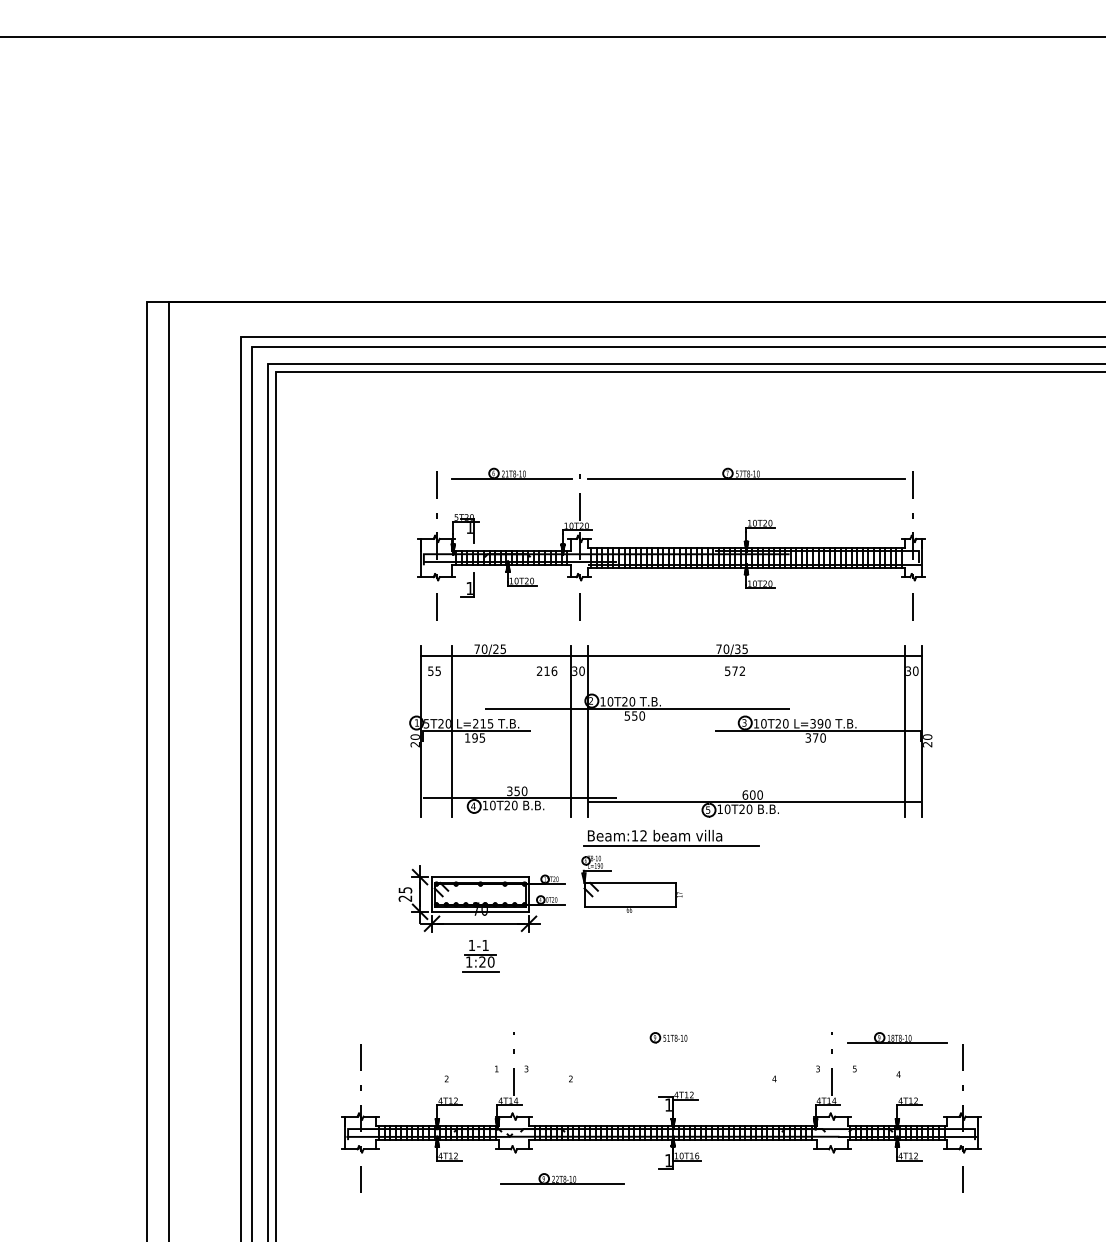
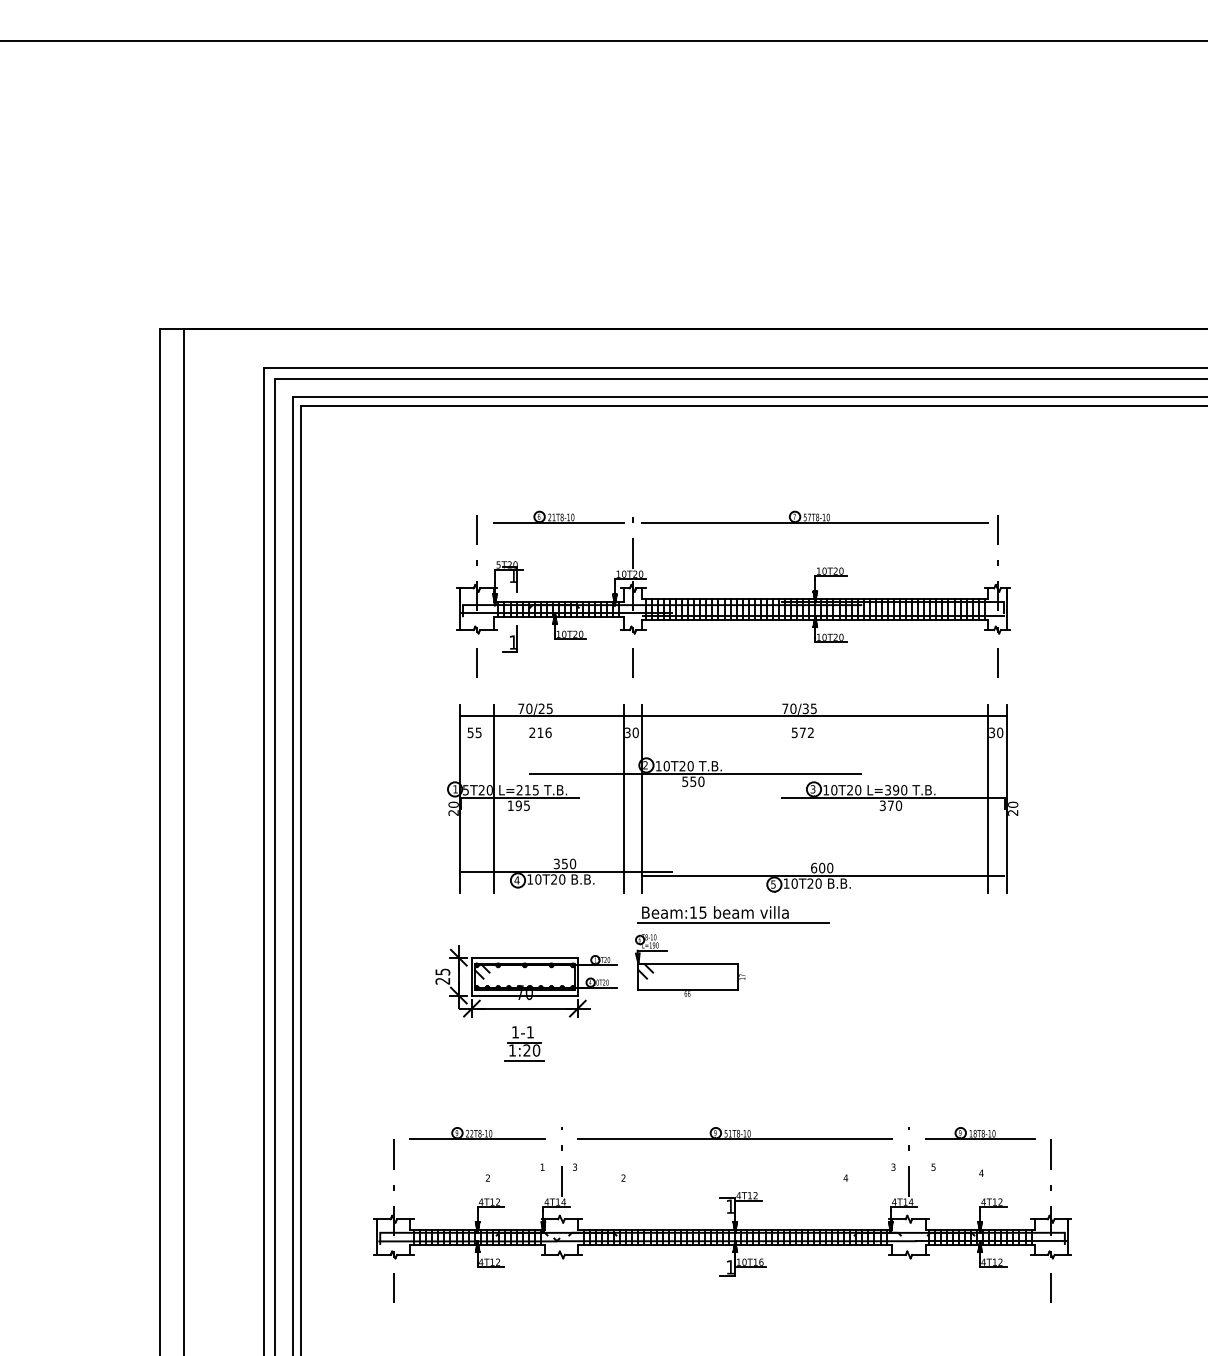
text: (547, 670) -> (540, 732), moved
text: (643, 835) -> (702, 912), Beam:12 -> Beam:15
line: (673, 1042) -> (735, 1138), added
part: (562, 1179) -> (477, 1133), moved

